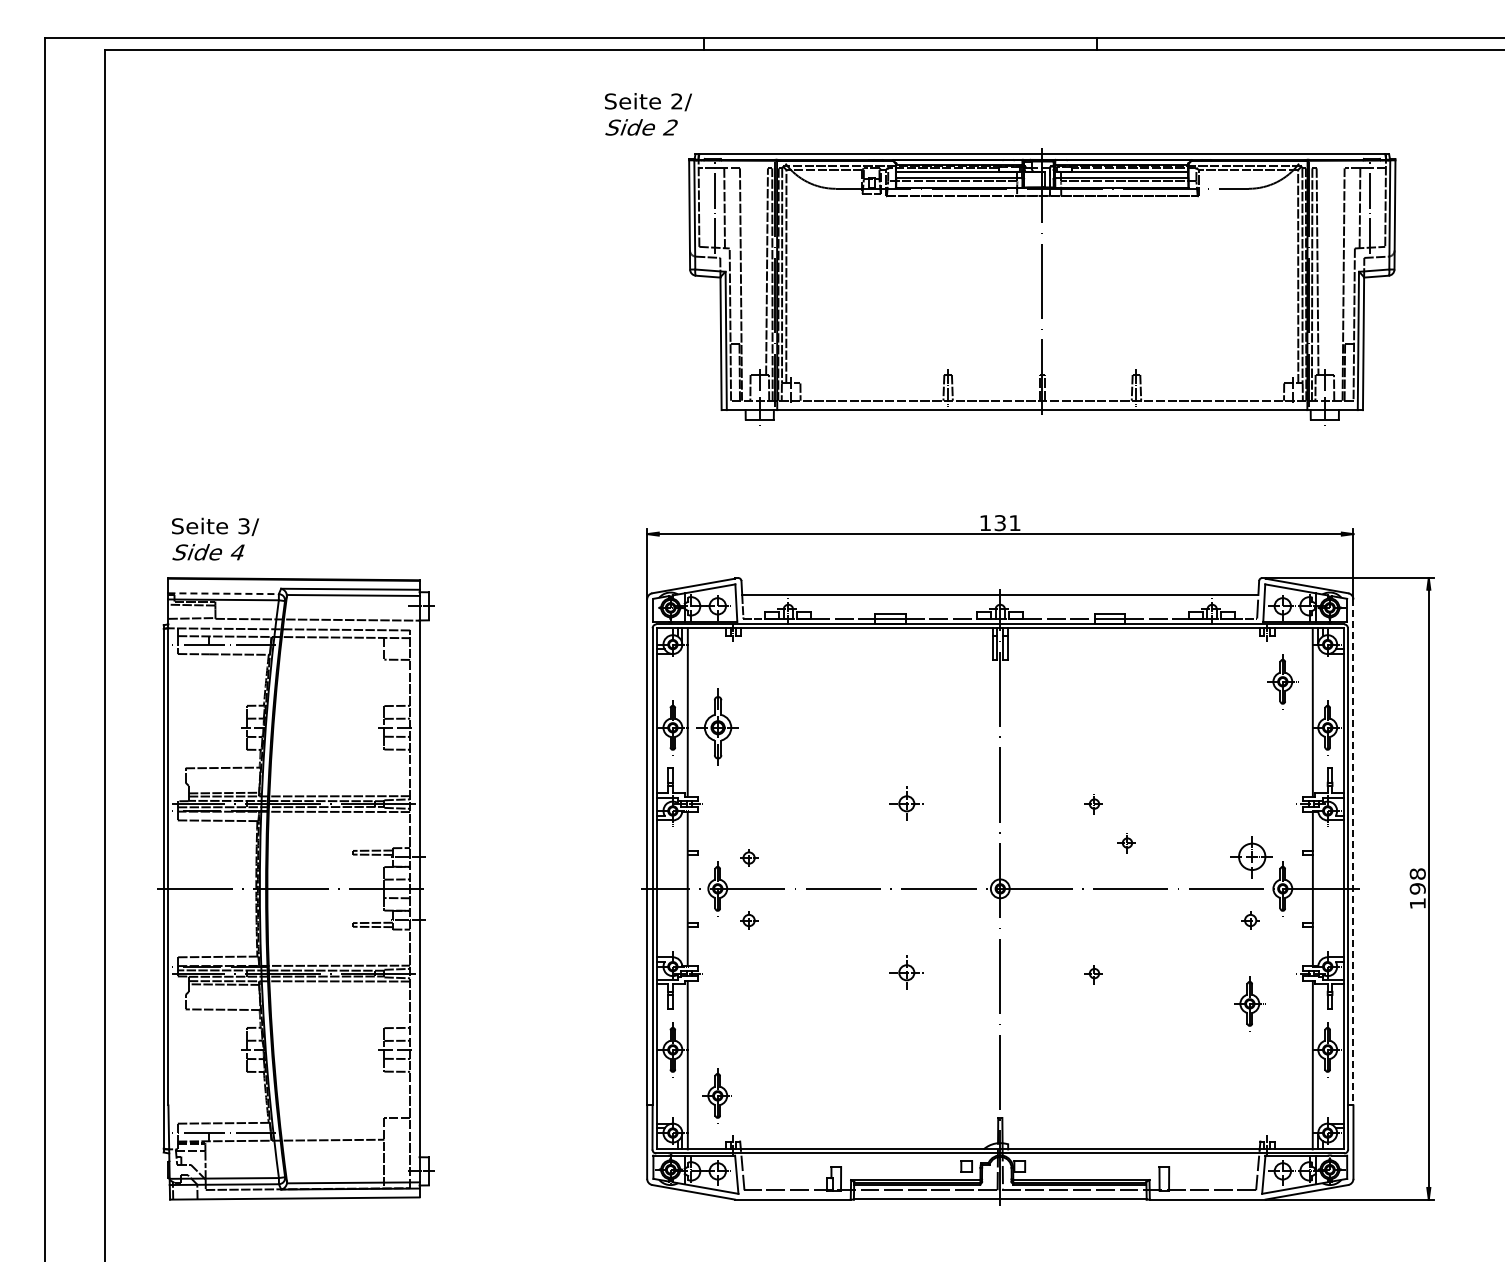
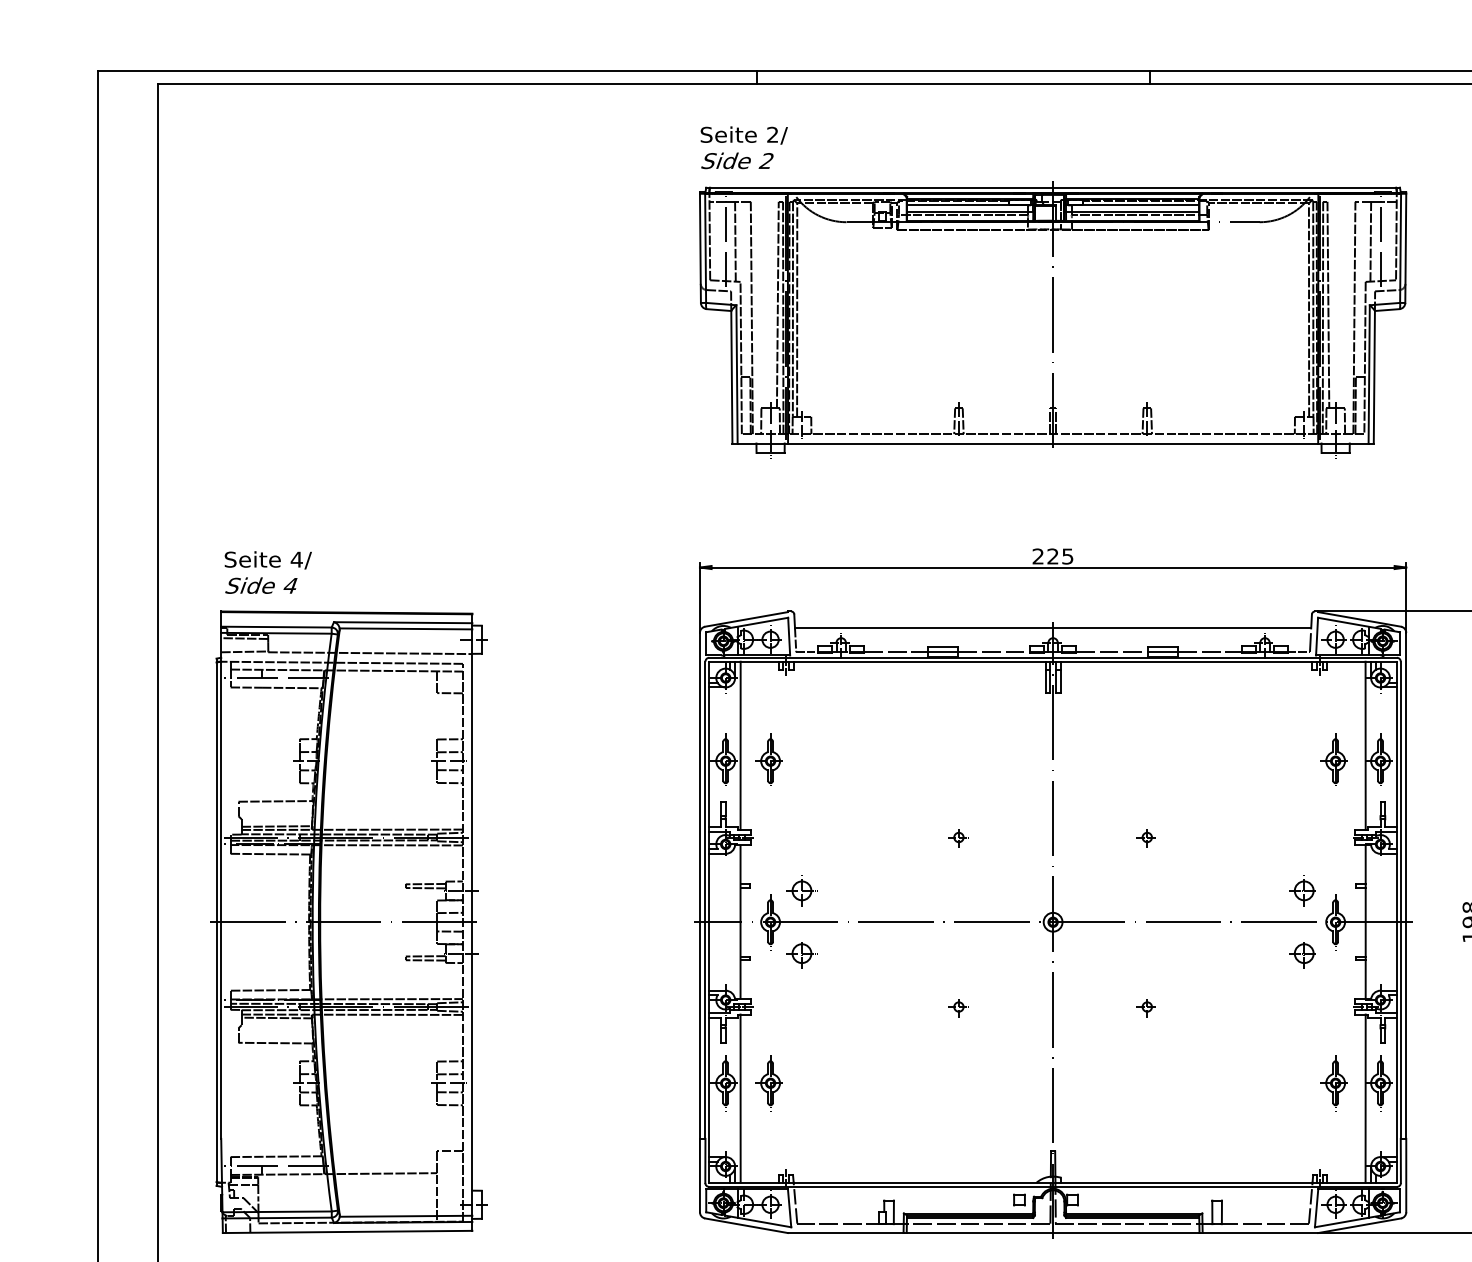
text: (648, 114) -> (744, 147), moved
part: (1042, 286) -> (1053, 319), moved
text: (999, 523) -> (1052, 556), 131 -> 225
text: (243, 526) -> (296, 559), 3/ -> 4/
line: (224, 593) -> (277, 626), dashed -> solid
part: (1282, 681) -> (1335, 760), moved
part: (716, 727) -> (769, 760), size x0.71
part: (904, 804) -> (957, 837), size x0.62
part: (1126, 843) -> (1179, 876), removed
line: (1353, 852) -> (1406, 885), dashed -> solid
part: (748, 858) -> (801, 891), size x1.67
part: (1249, 858) -> (1302, 891), size x0.71
part: (748, 920) -> (801, 953), size x1.67
part: (1249, 920) -> (1302, 953), size x1.67
part: (904, 974) -> (957, 1007), size x0.62
part: (1249, 1003) -> (1335, 1082), moved
part: (716, 1095) -> (769, 1082), moved

